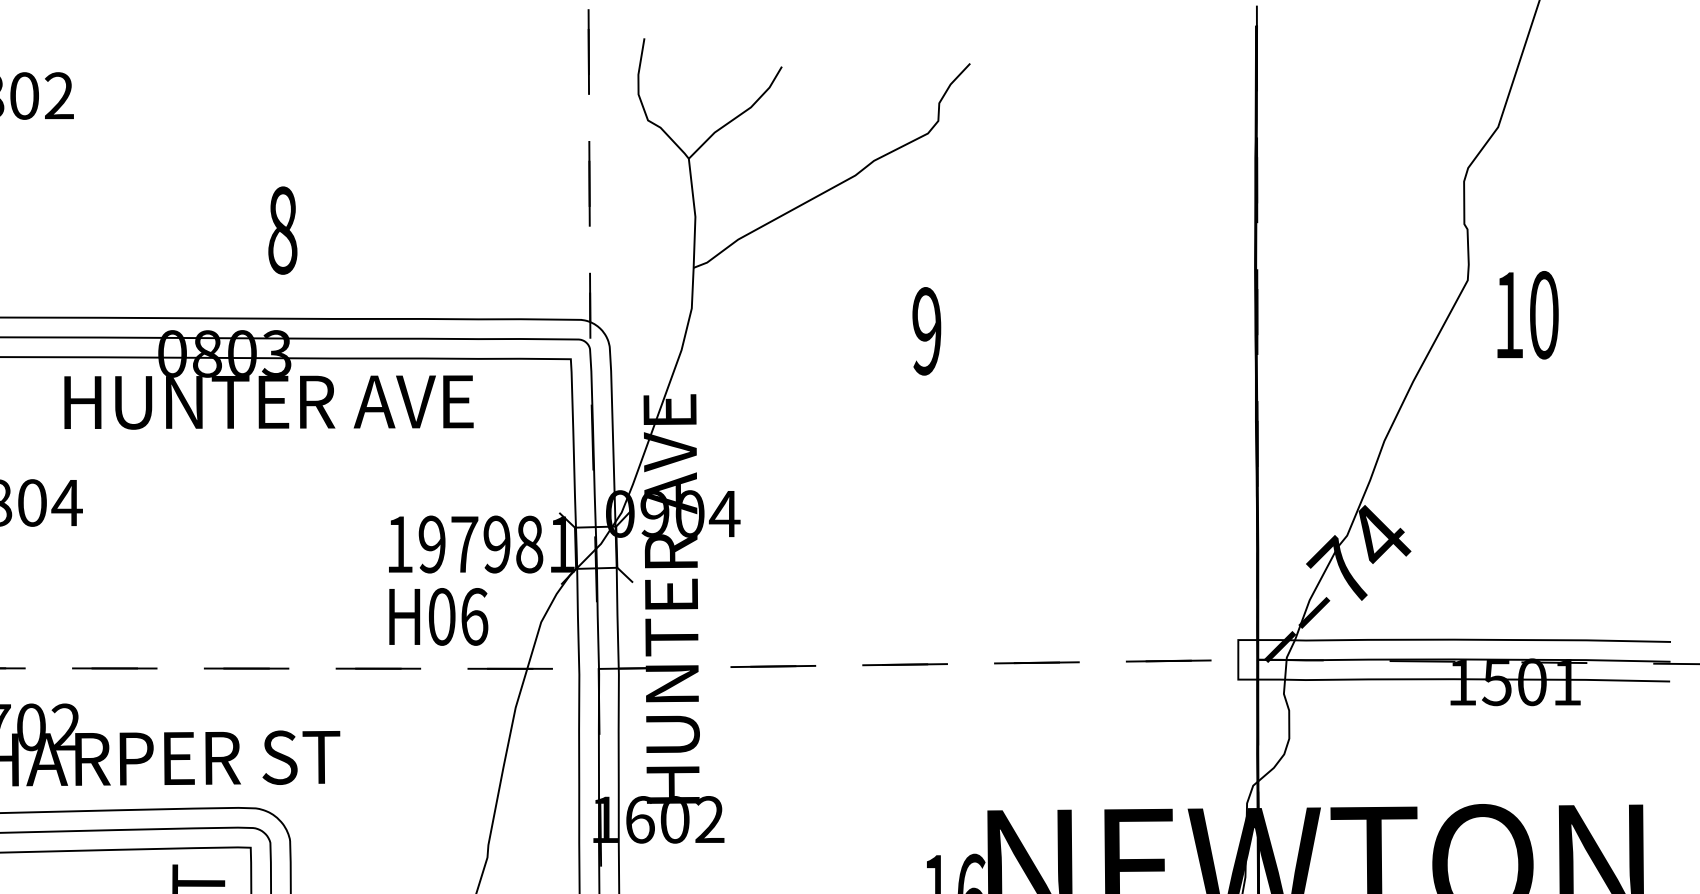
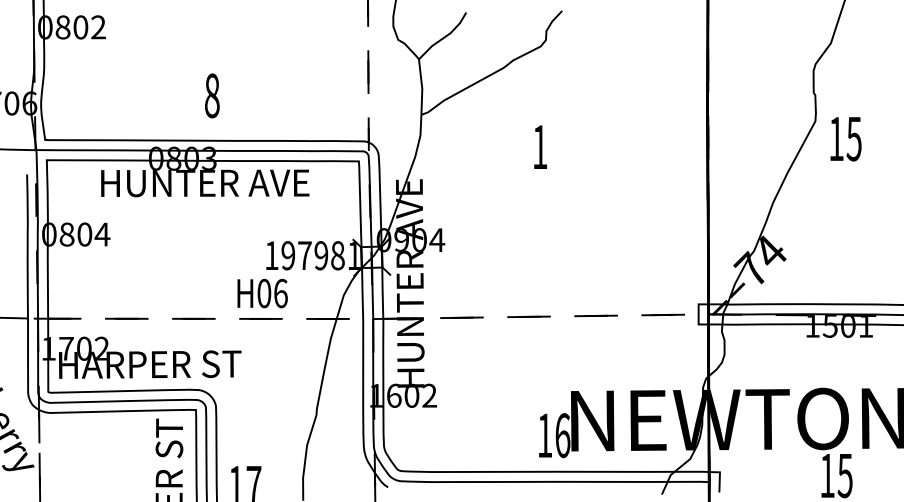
text: (1542, 314) -> (853, 138), 10 -> 15
text: (925, 329) -> (539, 146), 9 -> 1
text: (438, 616) -> (262, 293), moved

